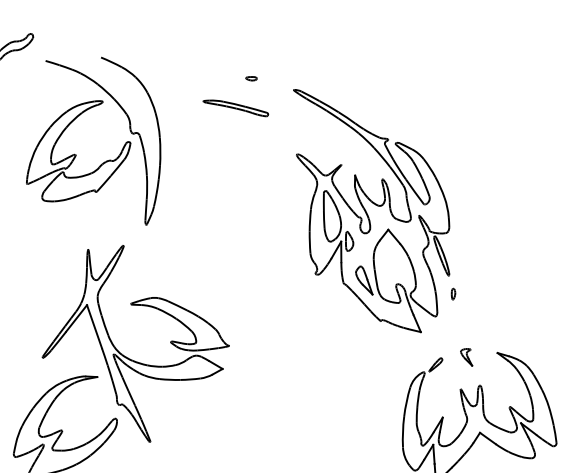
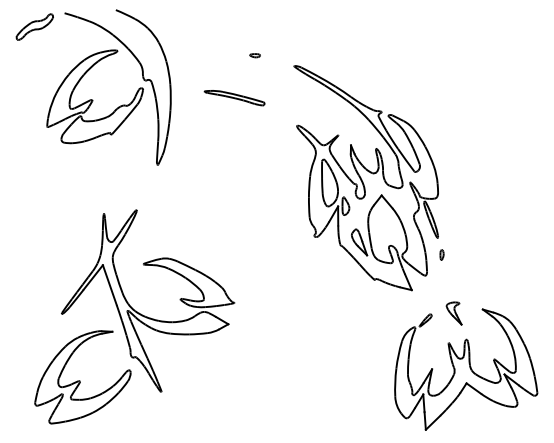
part: (235, 108) -> (234, 98), moved
part: (76, 155) -> (93, 100), moved
part: (465, 357) -> (453, 313), size x1.43

